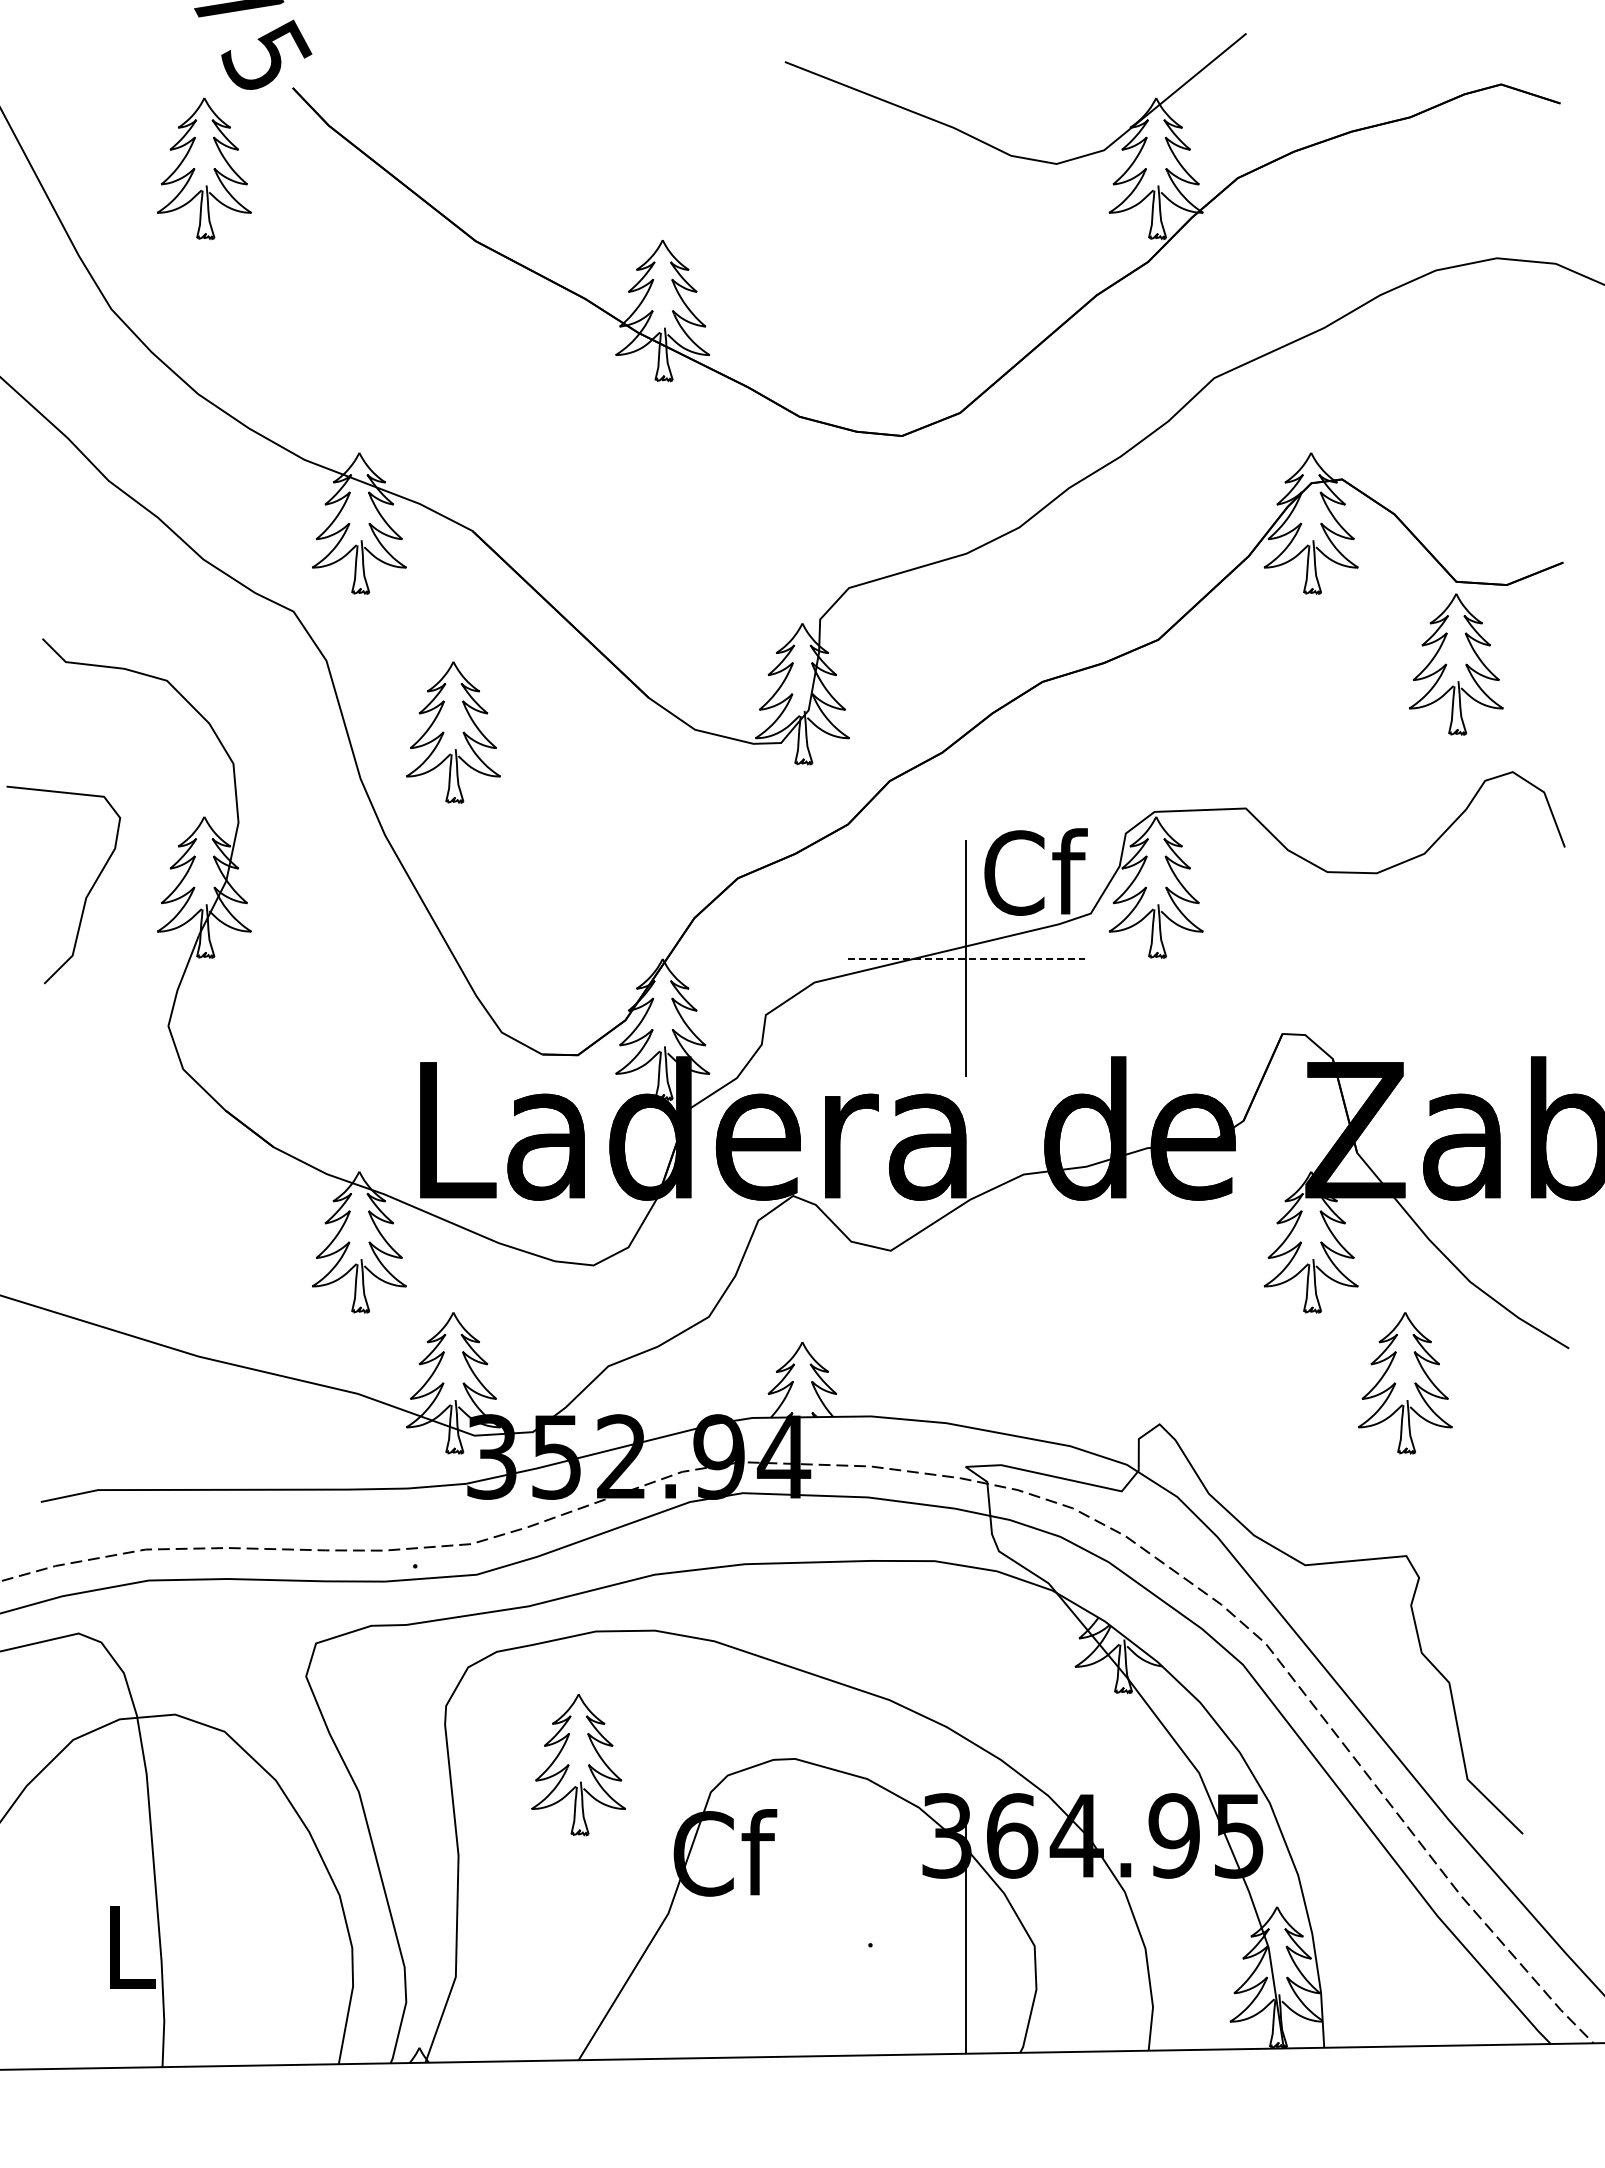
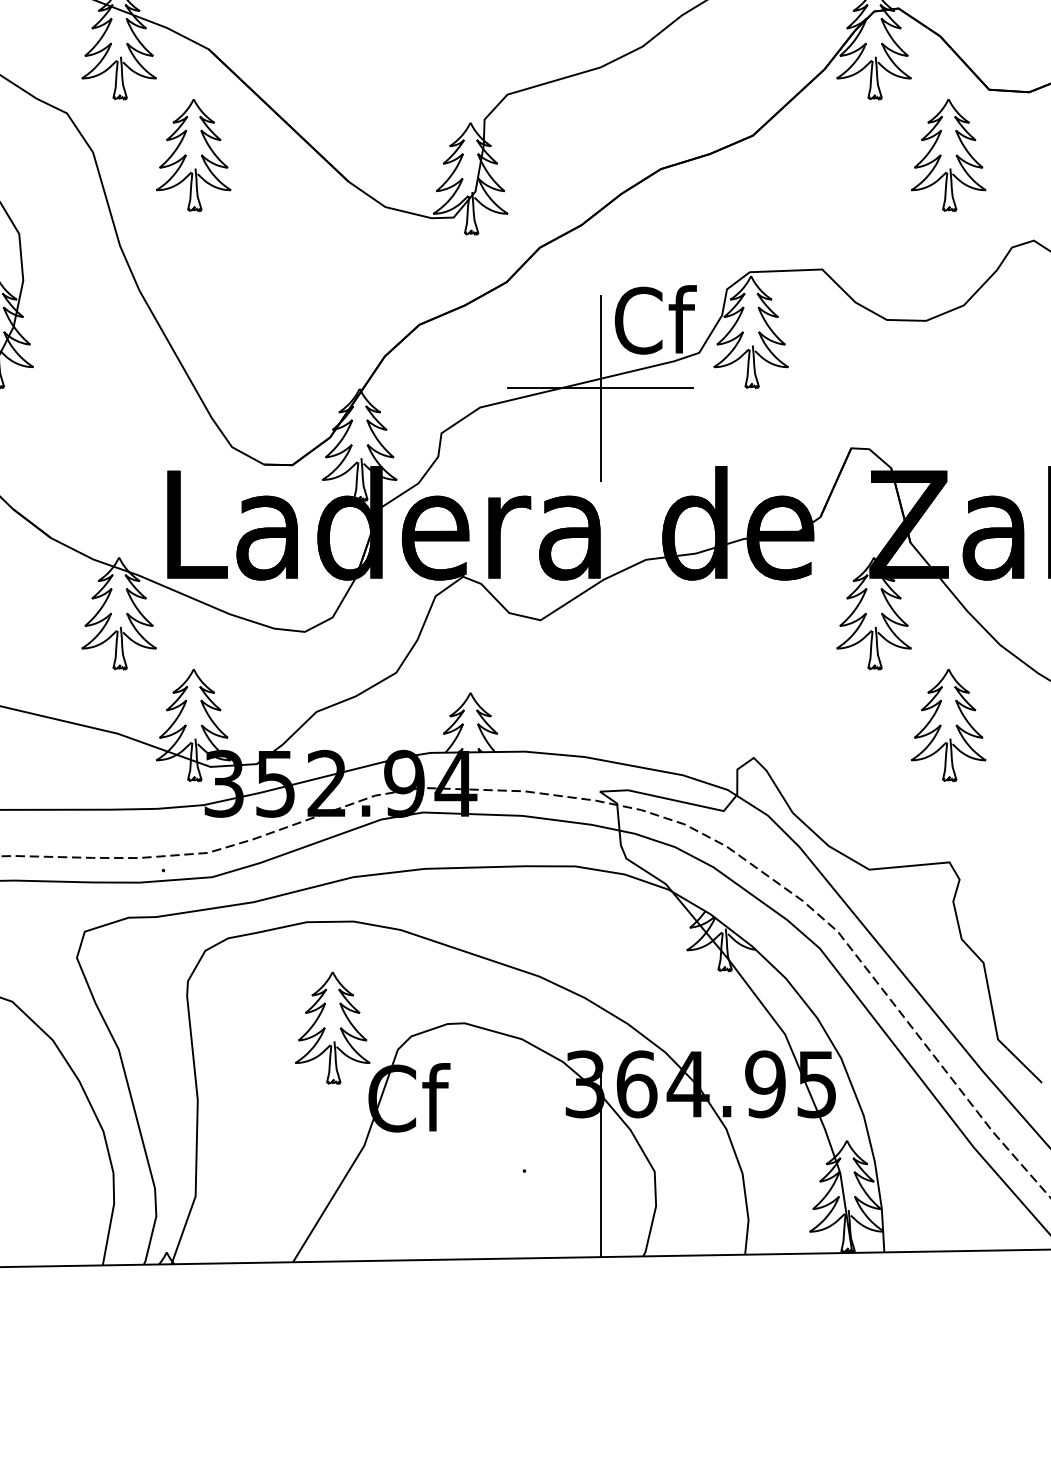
part: (1456, 664) -> (948, 155), moved
part: (453, 732) -> (193, 155), moved
line: (966, 958) -> (600, 388), dashed -> solid
part: (578, 1765) -> (332, 1028), moved

